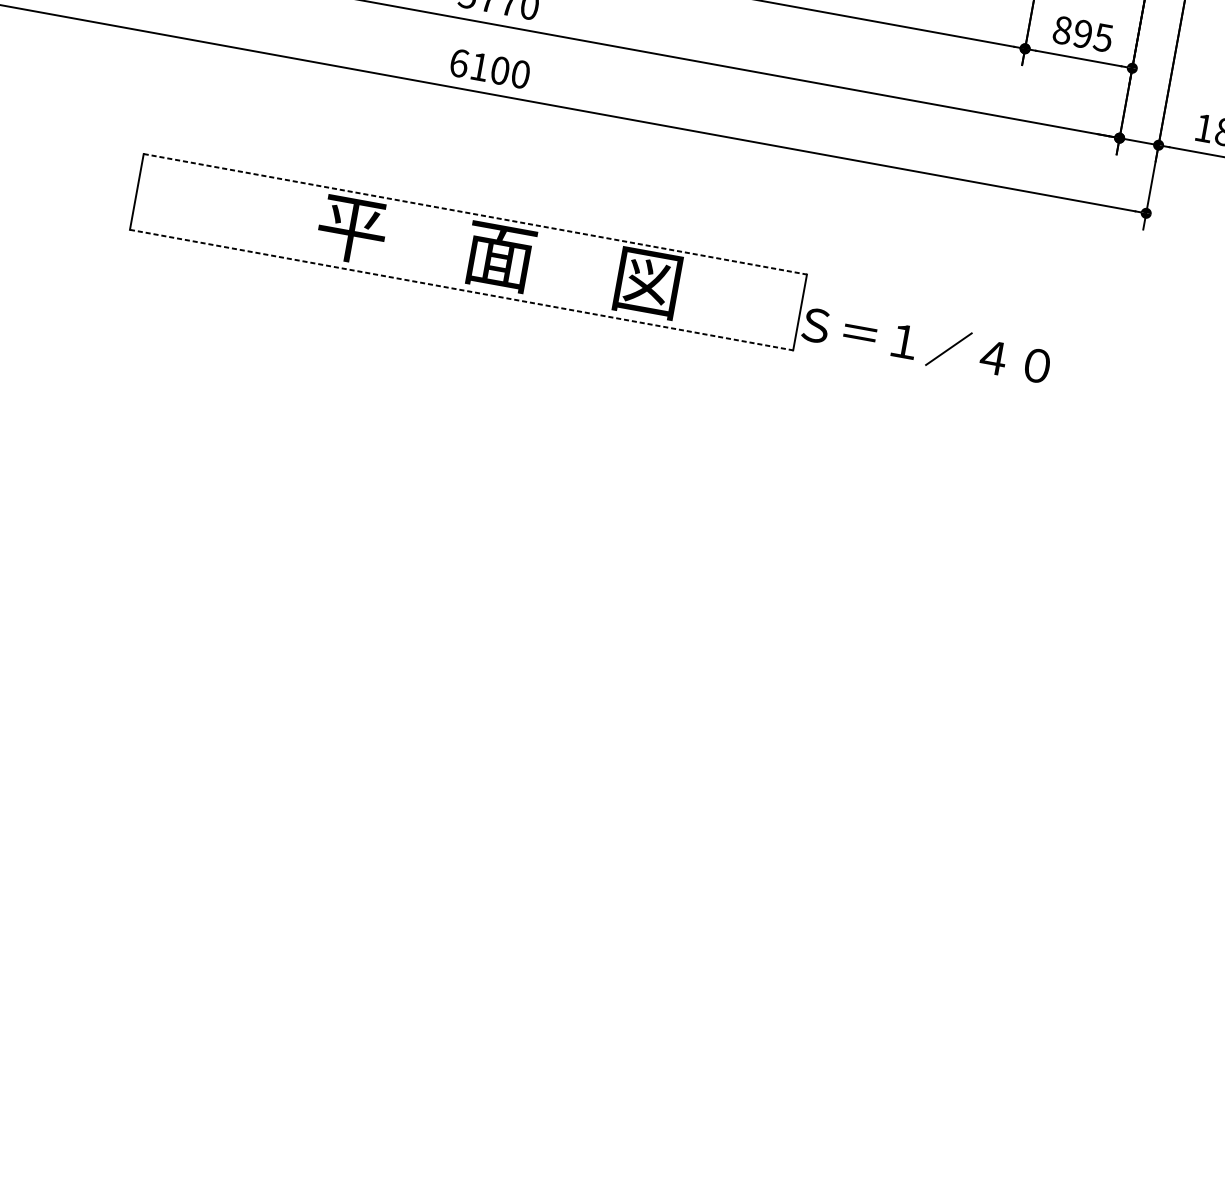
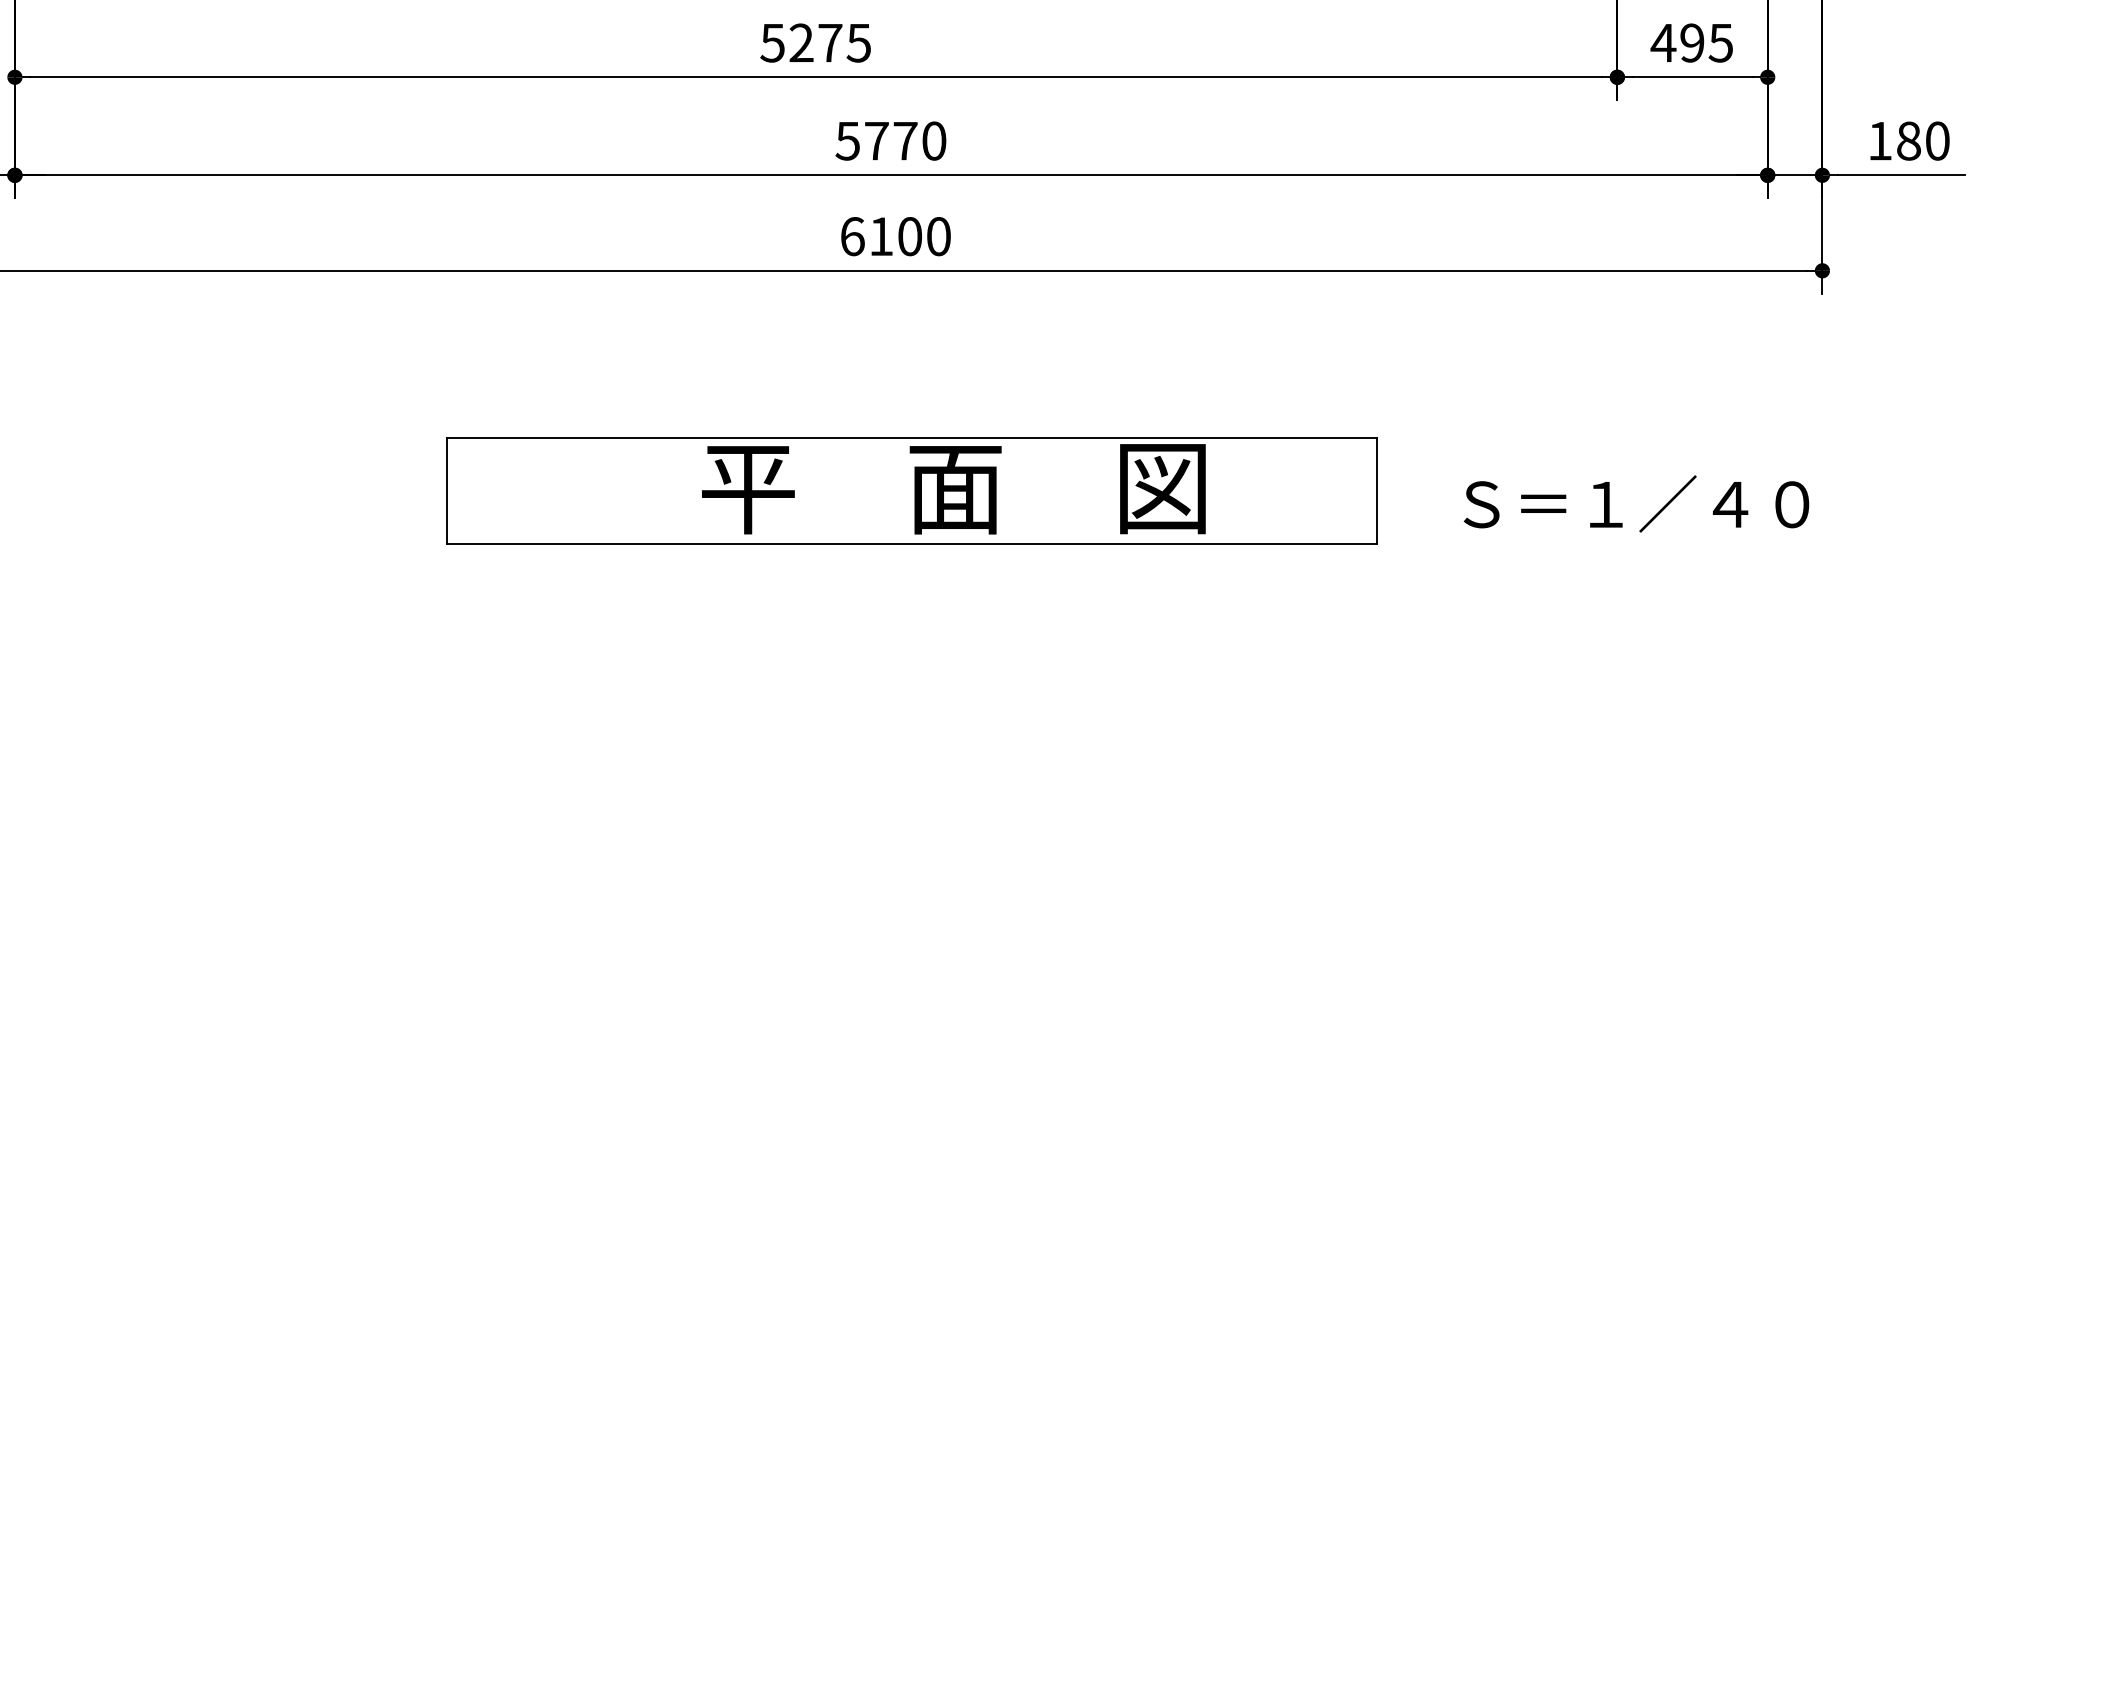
text: (1062, 29) -> (1663, 42), 895 -> 495
line: (475, 214) -> (912, 437), dashed -> solid
line: (462, 290) -> (912, 544), dashed -> solid
text: (926, 344) -> (1636, 503), moved

